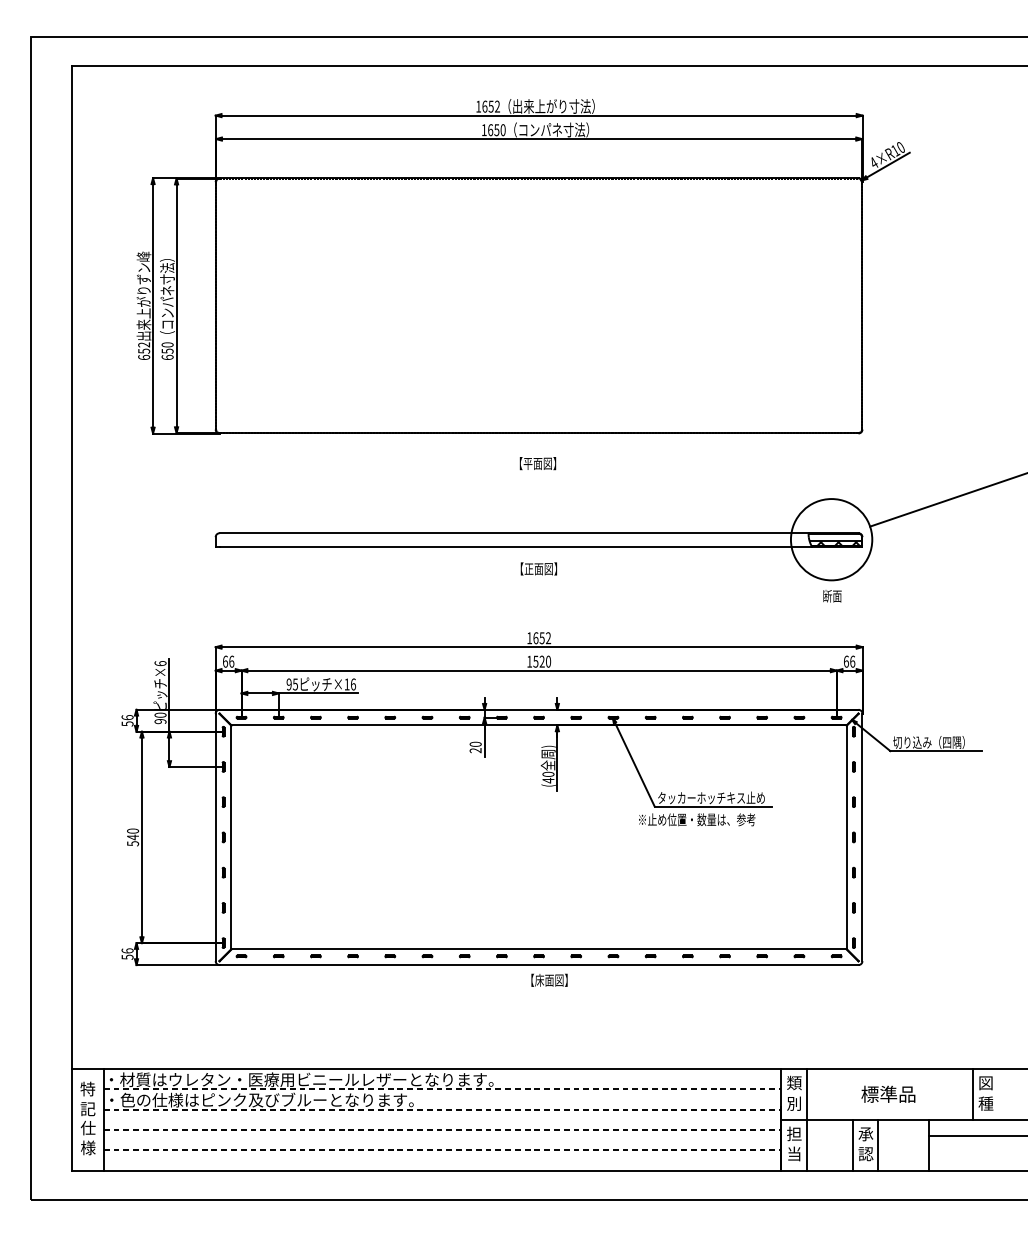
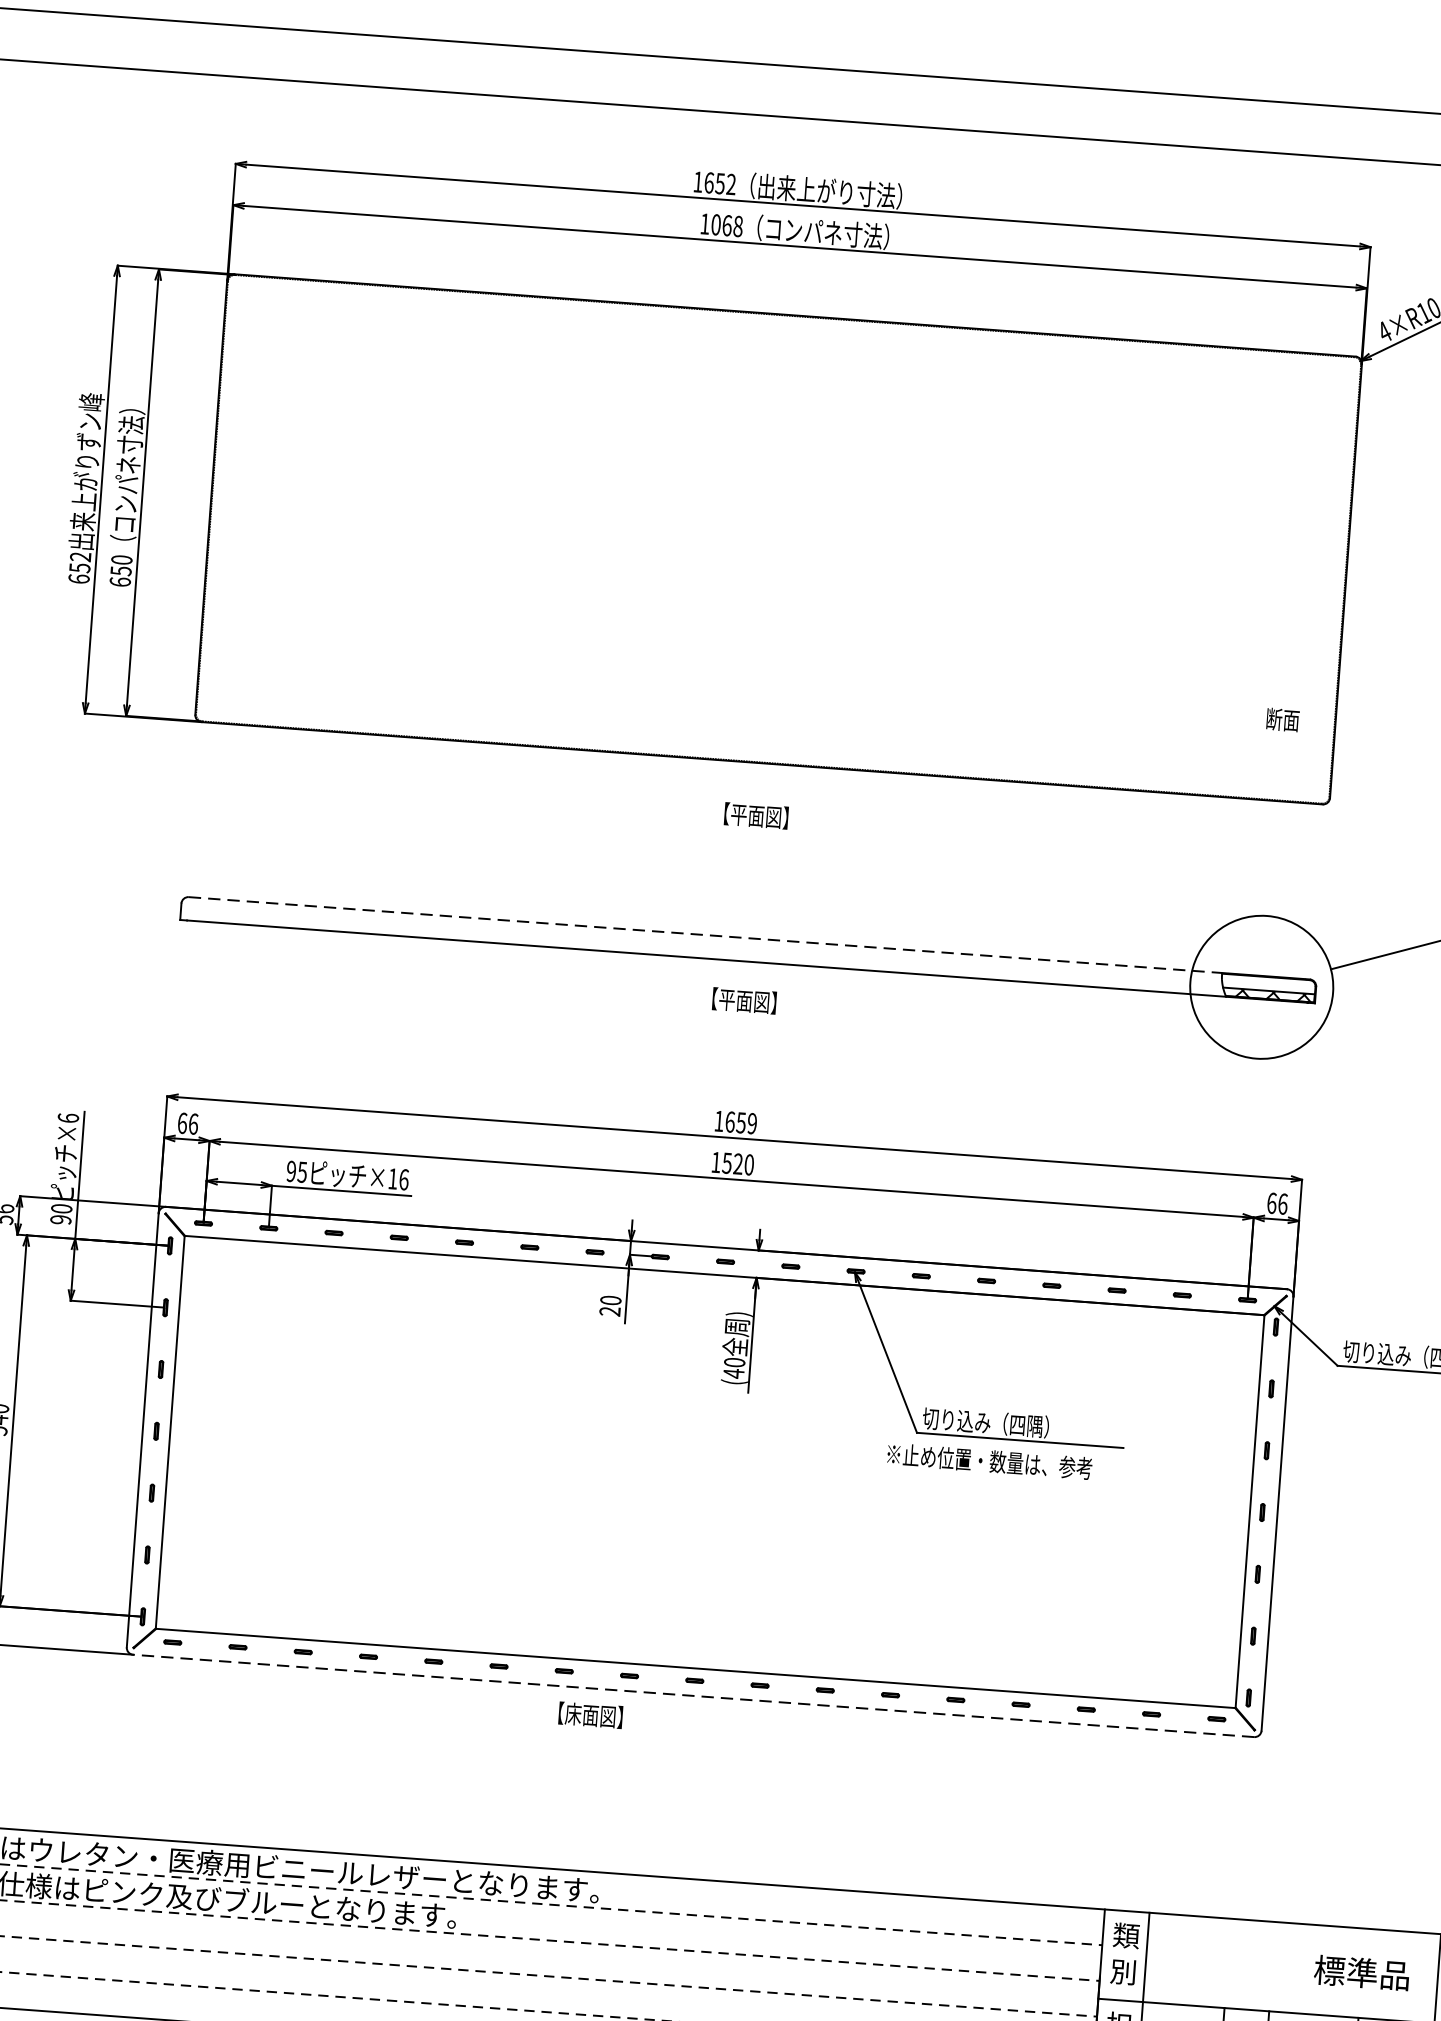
text: (496, 130) -> (726, 226), 1650 -> 1068
line: (514, 533) -> (706, 935), solid -> dashed
text: (528, 569) -> (726, 1000), 【正面図】 -> 【平面図】
text: (832, 596) -> (1282, 720), moved
text: (548, 638) -> (752, 1124), 1652 -> 1659
text: (710, 797) -> (1016, 1424), タッカーホッチキス止め -> 切り込み（四隅）
line: (538, 965) -> (692, 1696), solid -> dashed
text: (549, 979) -> (590, 1713), moved
text: (888, 1093) -> (1362, 1971), moved

